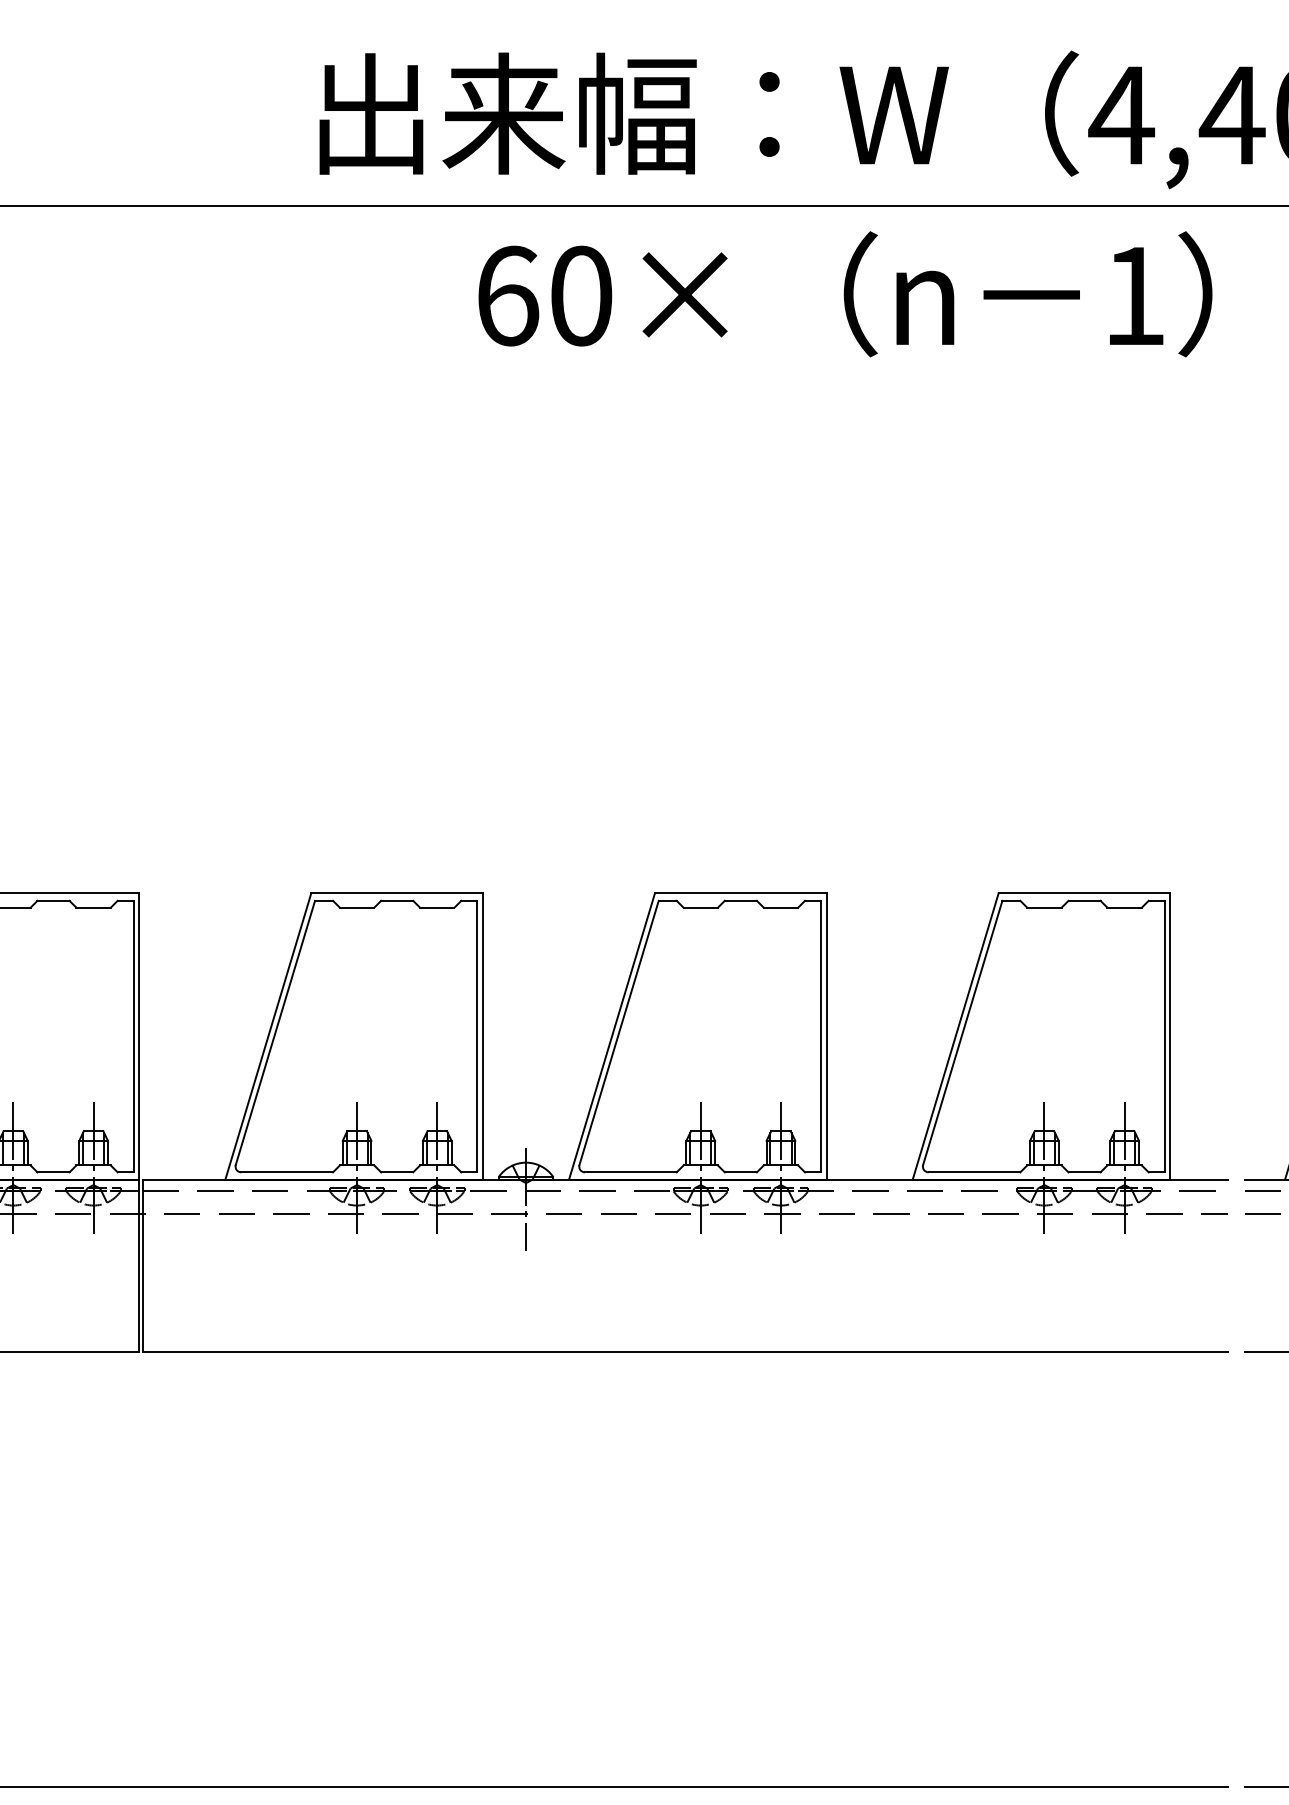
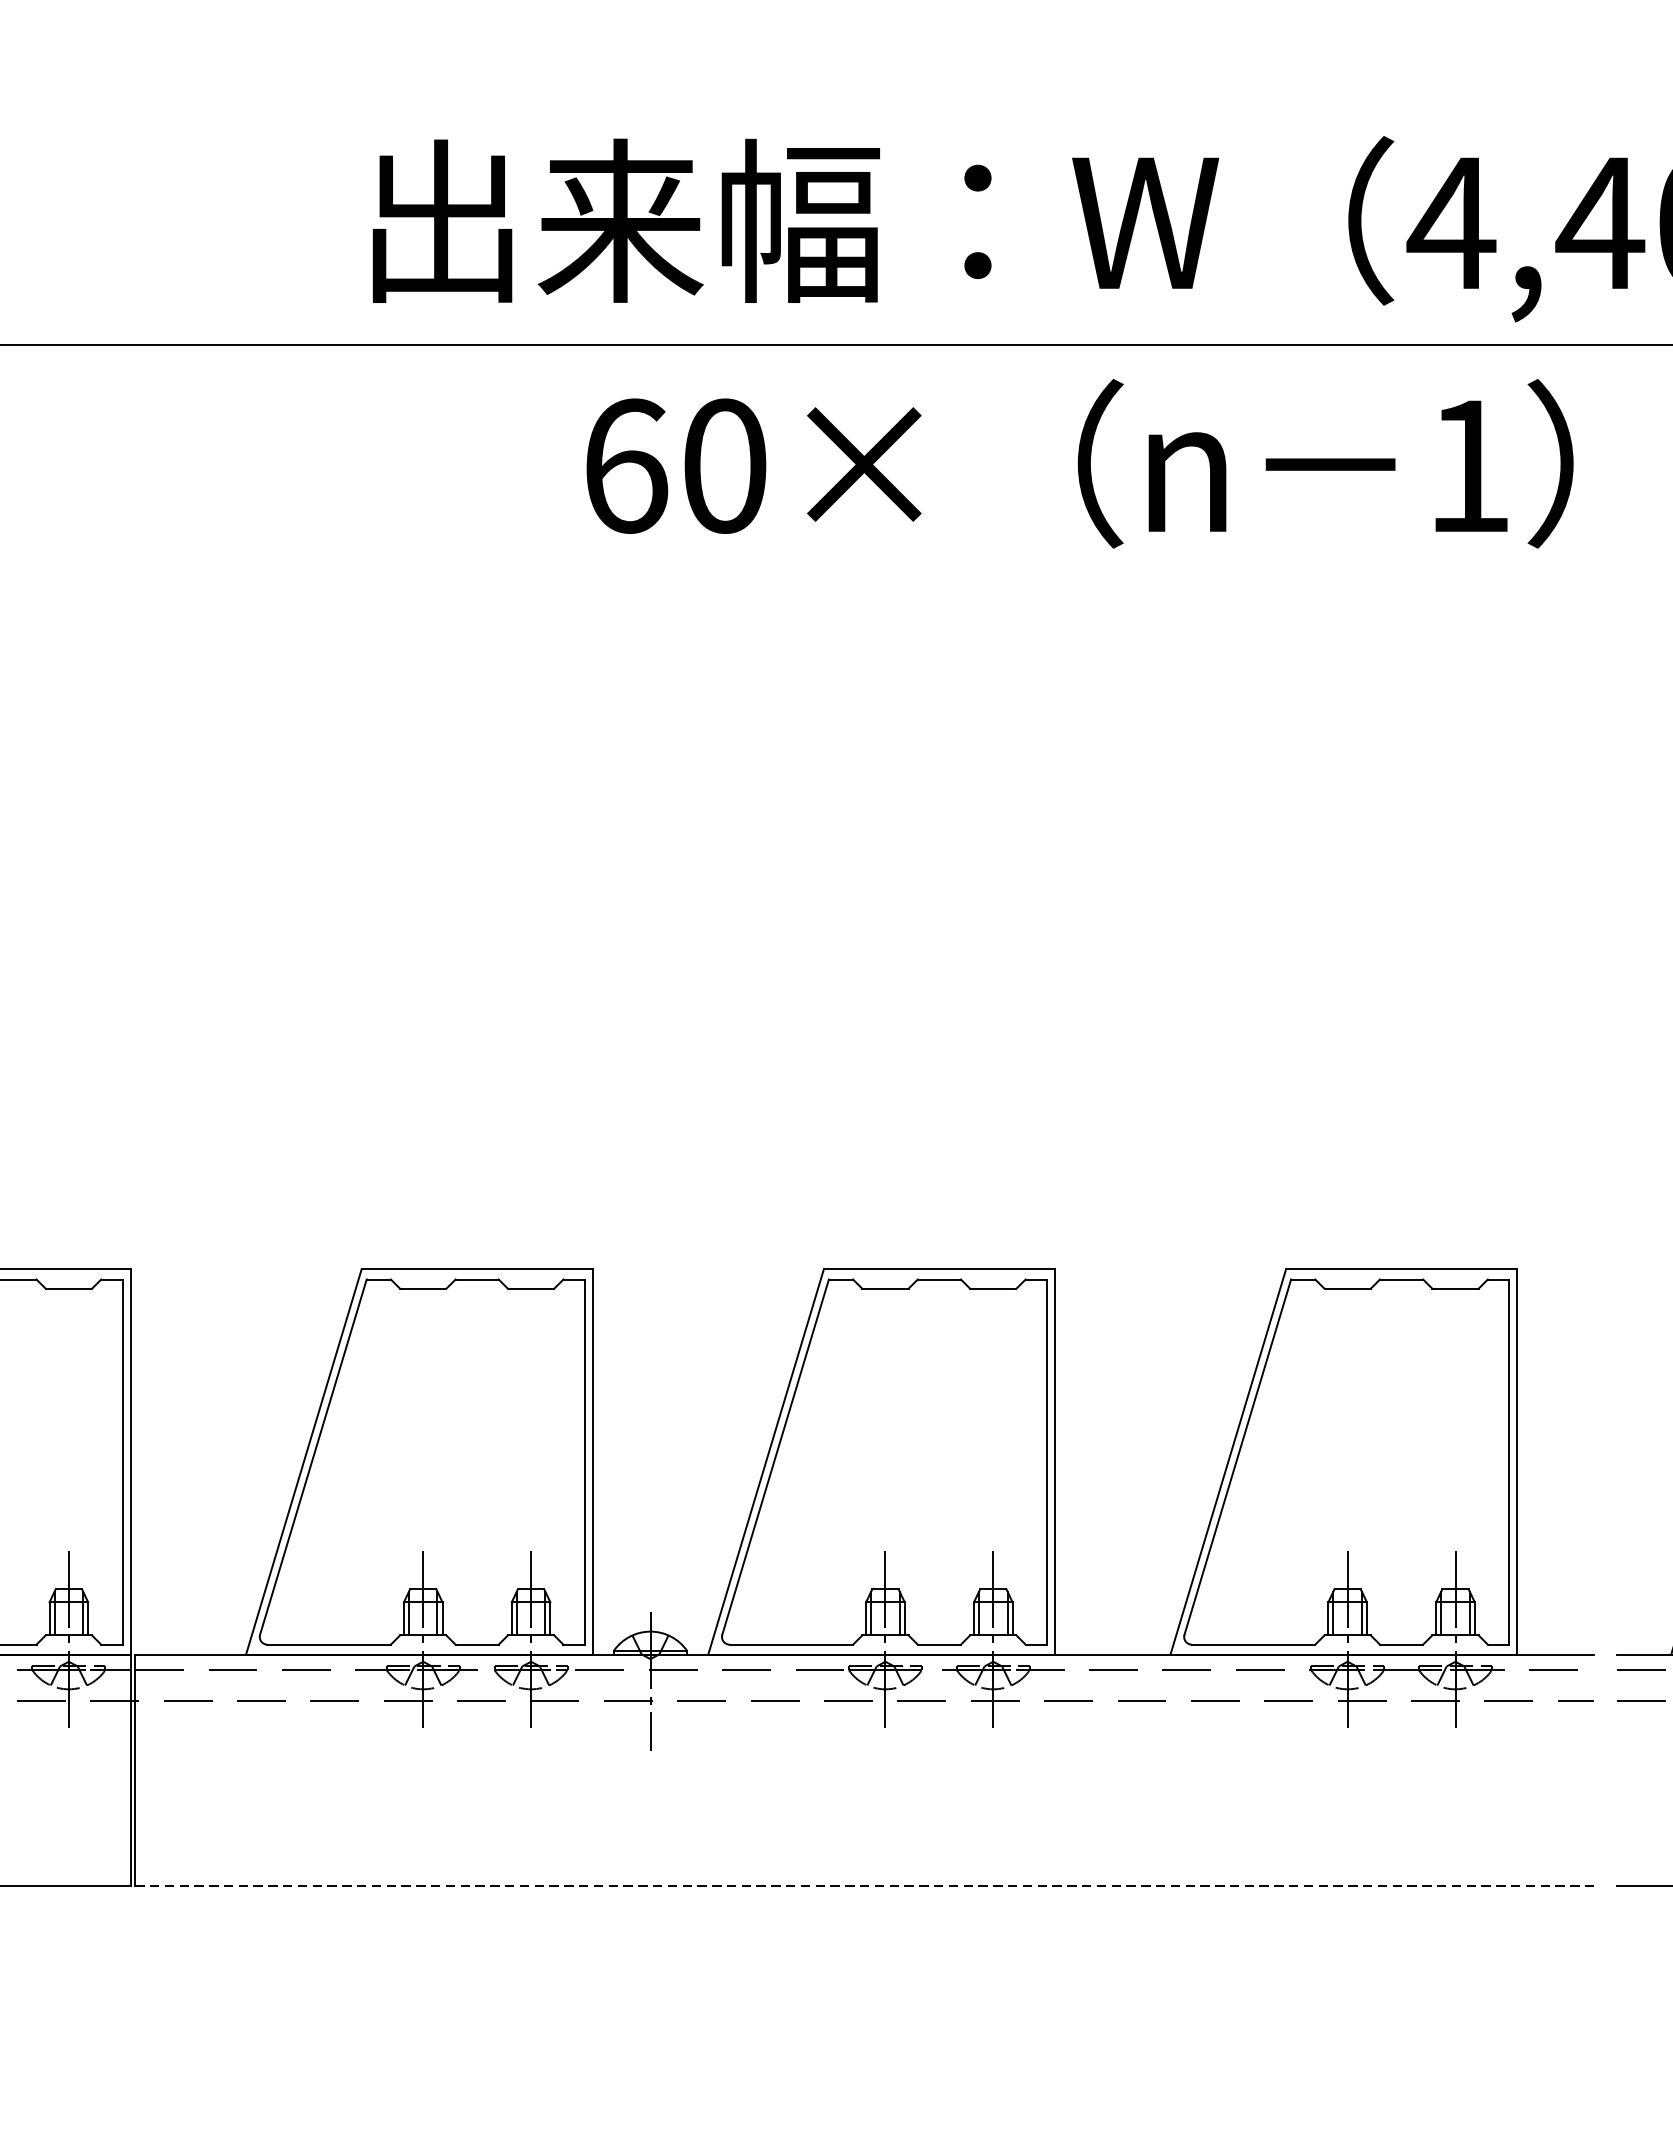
line: (685, 1351) -> (864, 1885), solid -> dashed

